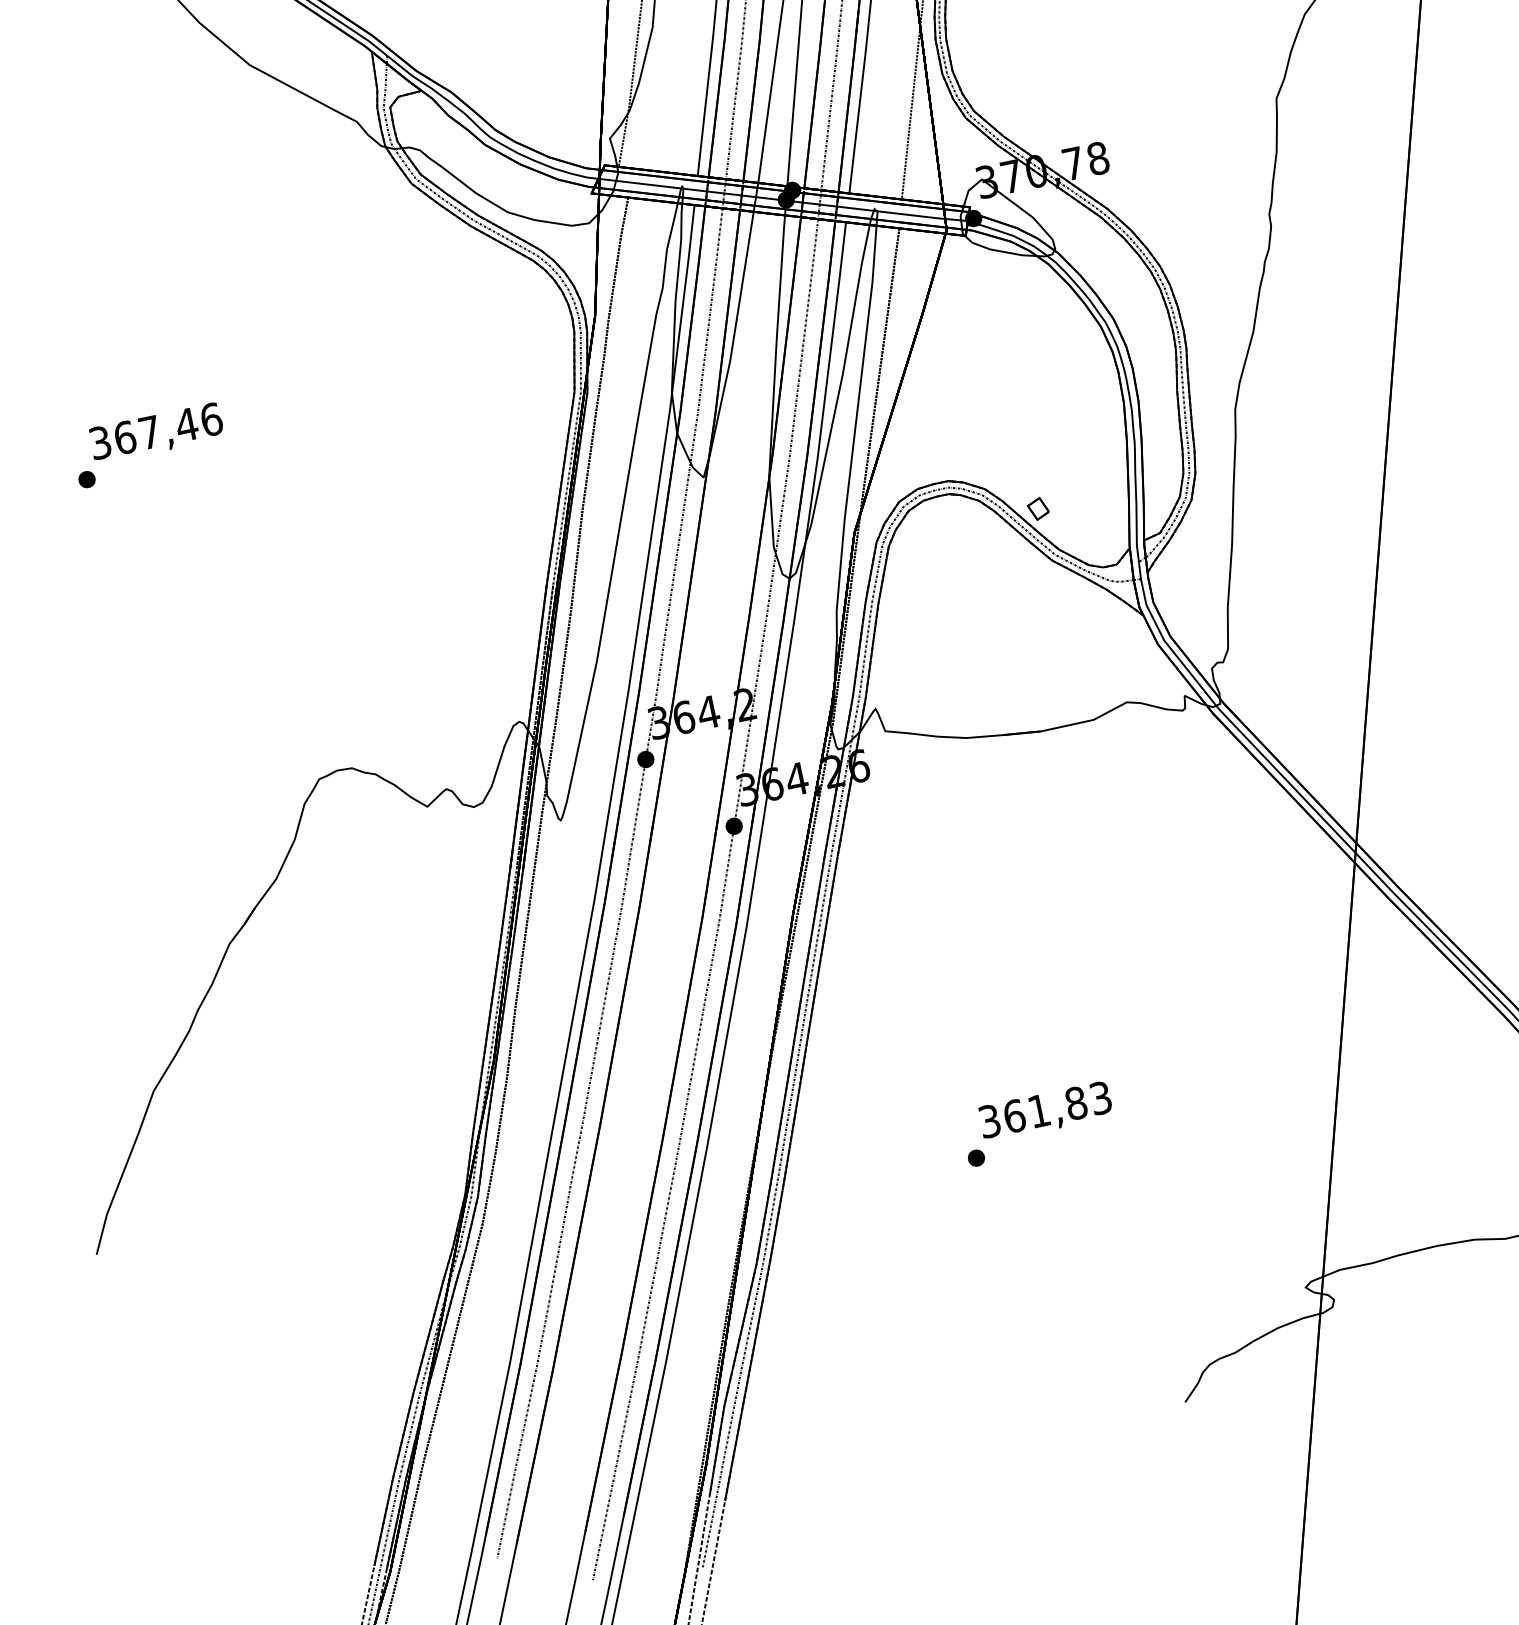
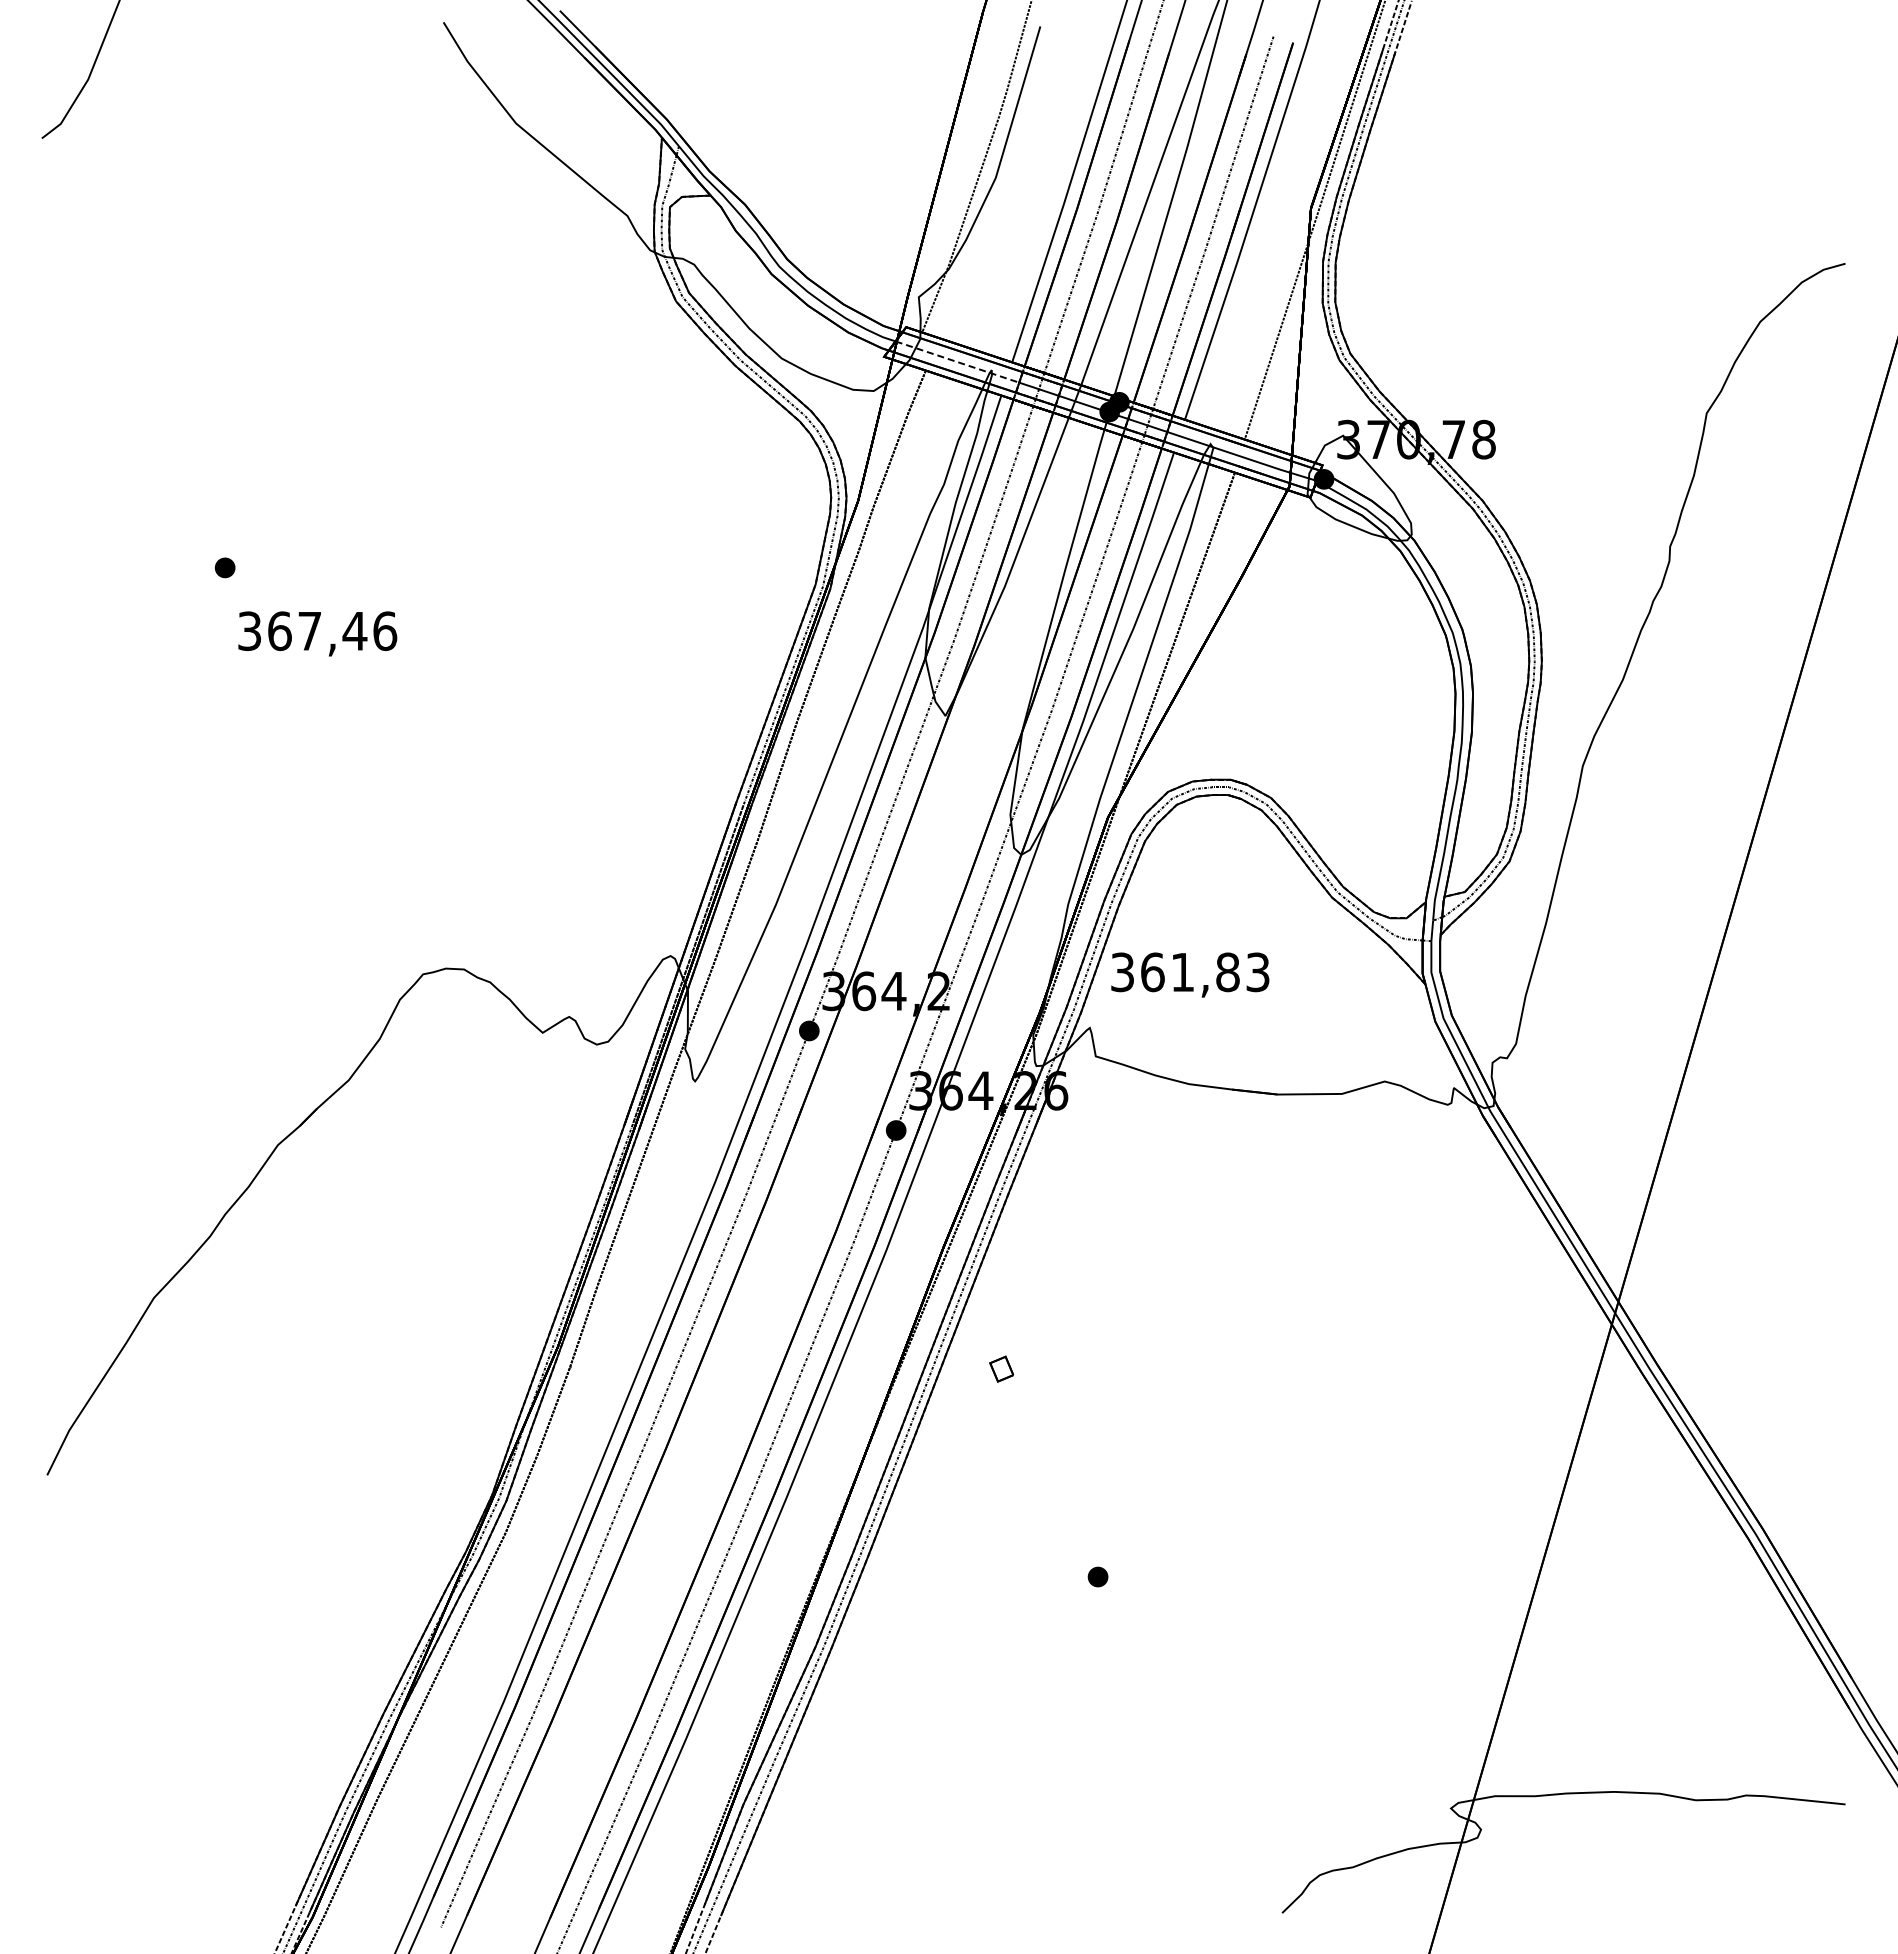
line: (652, 185) -> (957, 362), solid -> dashed
text: (156, 433) -> (317, 633), moved
part: (1038, 508) -> (1001, 1368), moved
text: (1045, 1111) -> (1190, 974), moved

